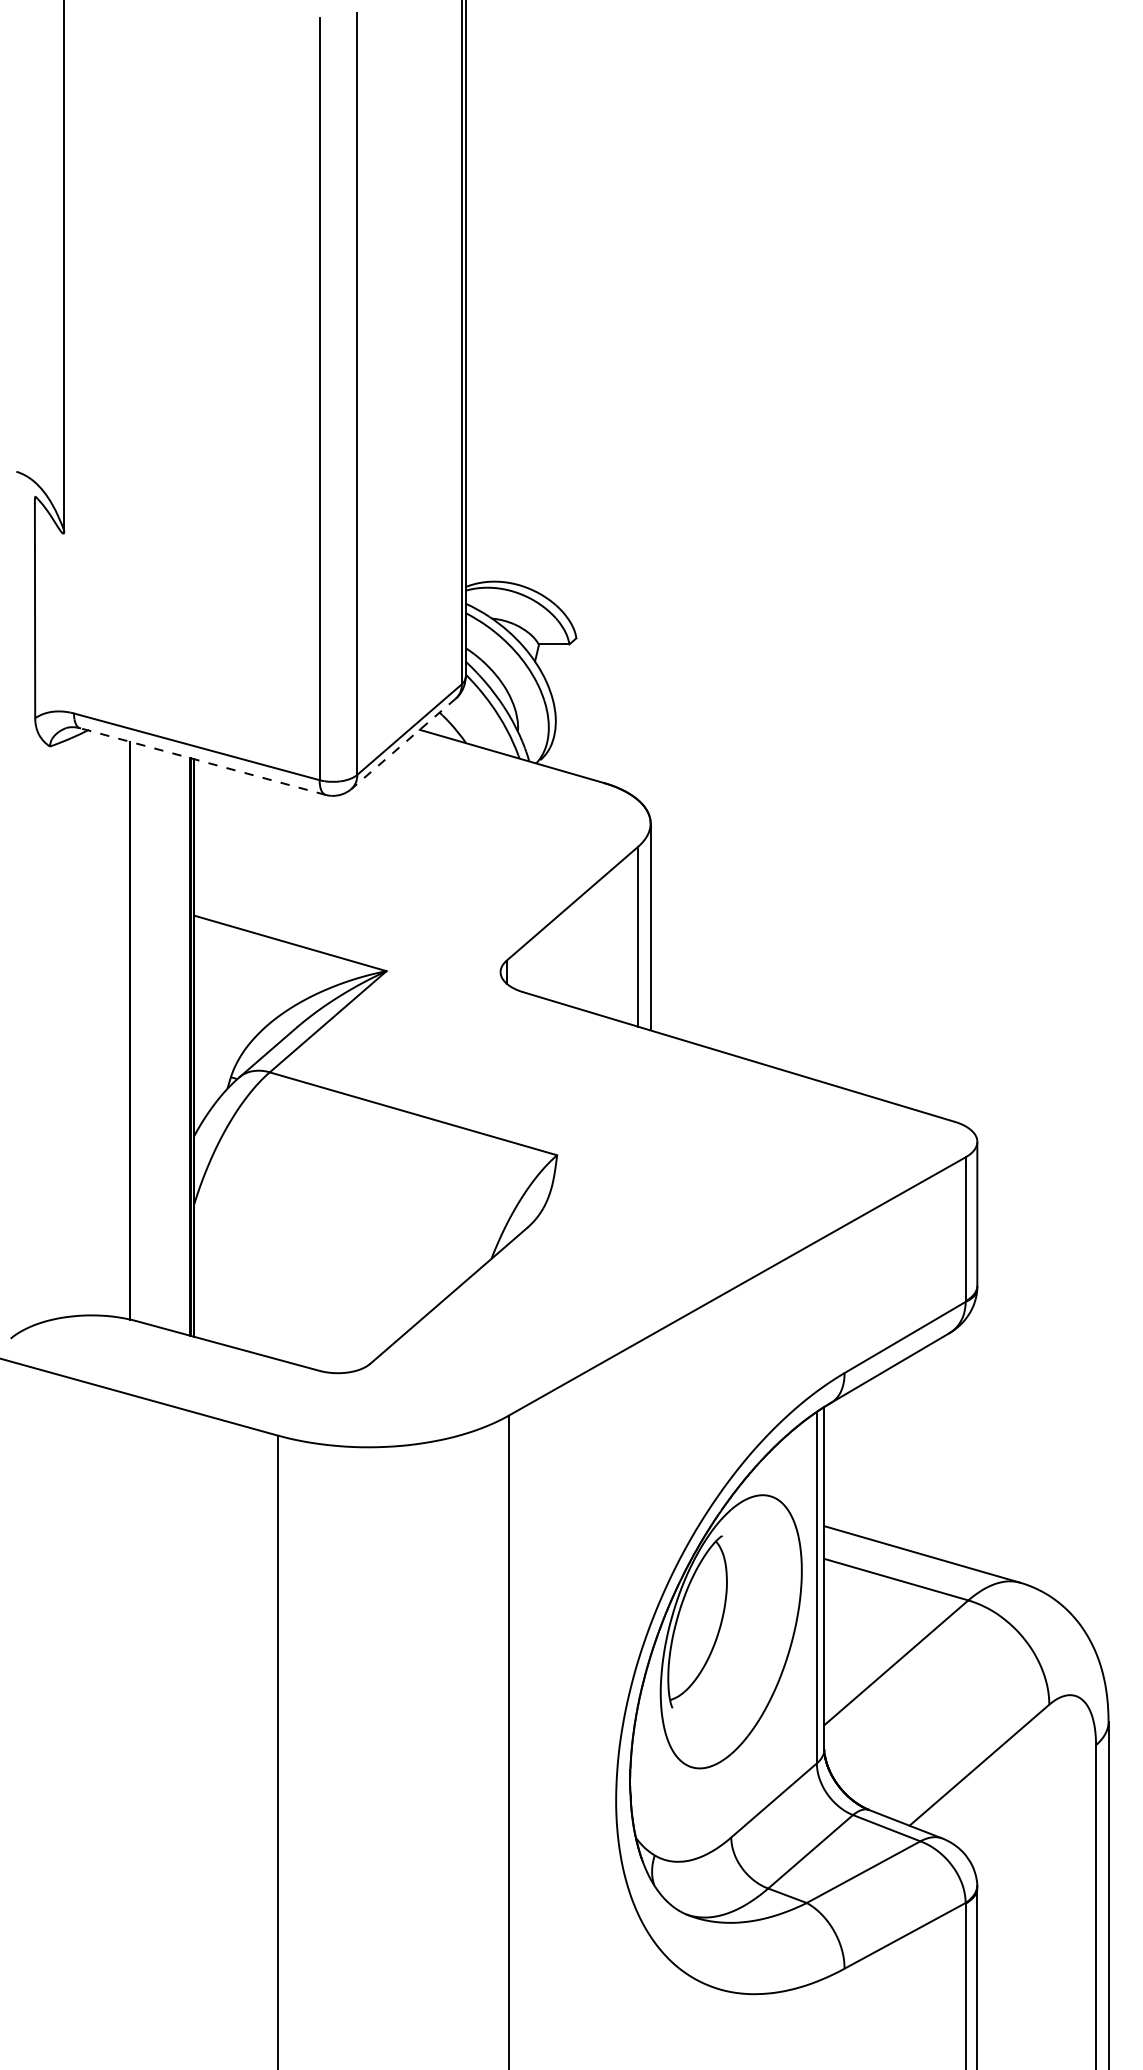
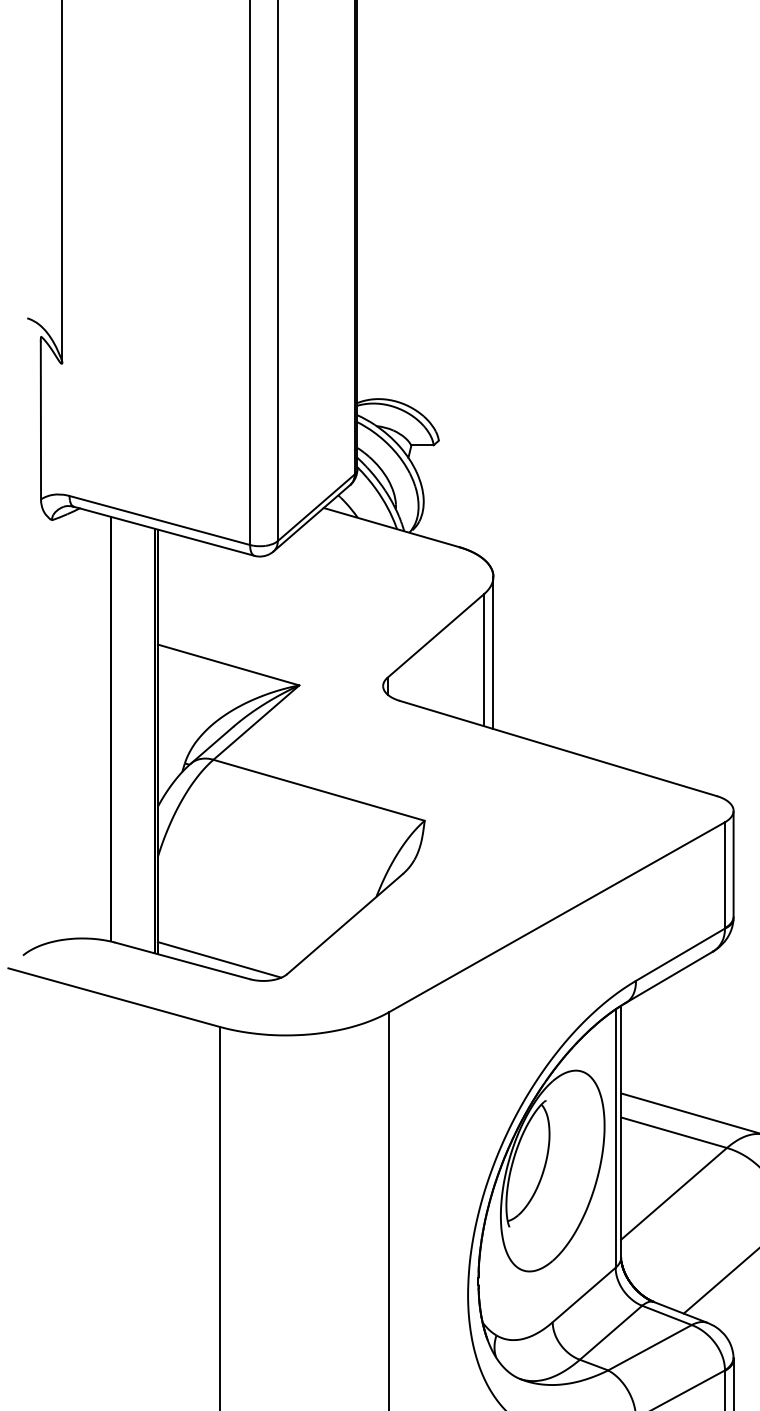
line: (403, 744) -> (311, 518), dashed -> solid
line: (202, 761) -> (164, 531), dashed -> solid
line: (278, 1344) -> (219, 959), added

